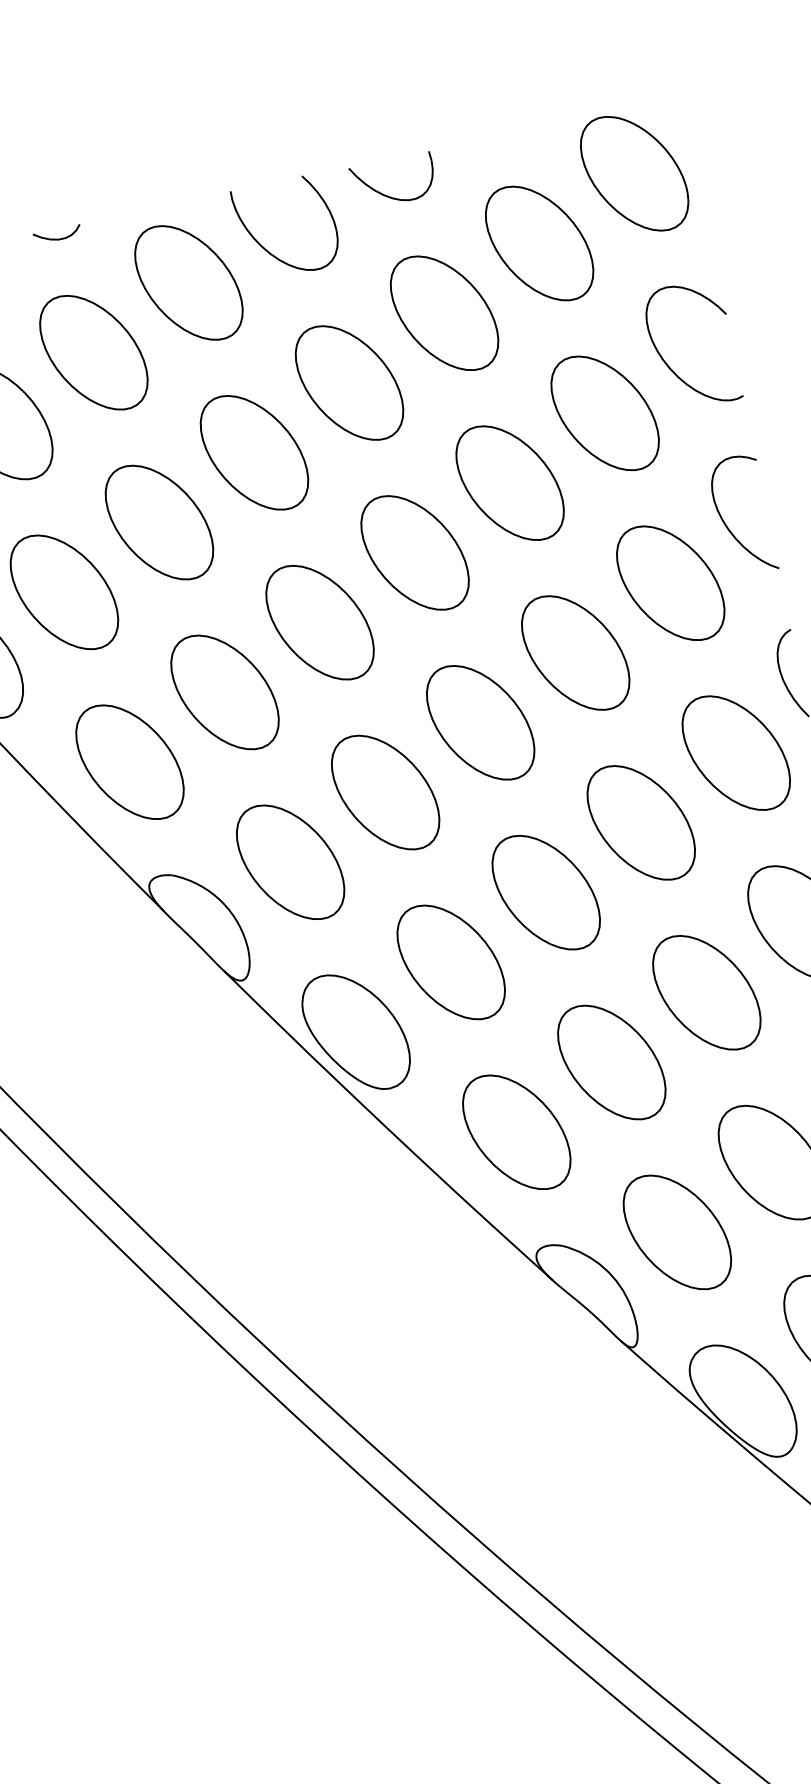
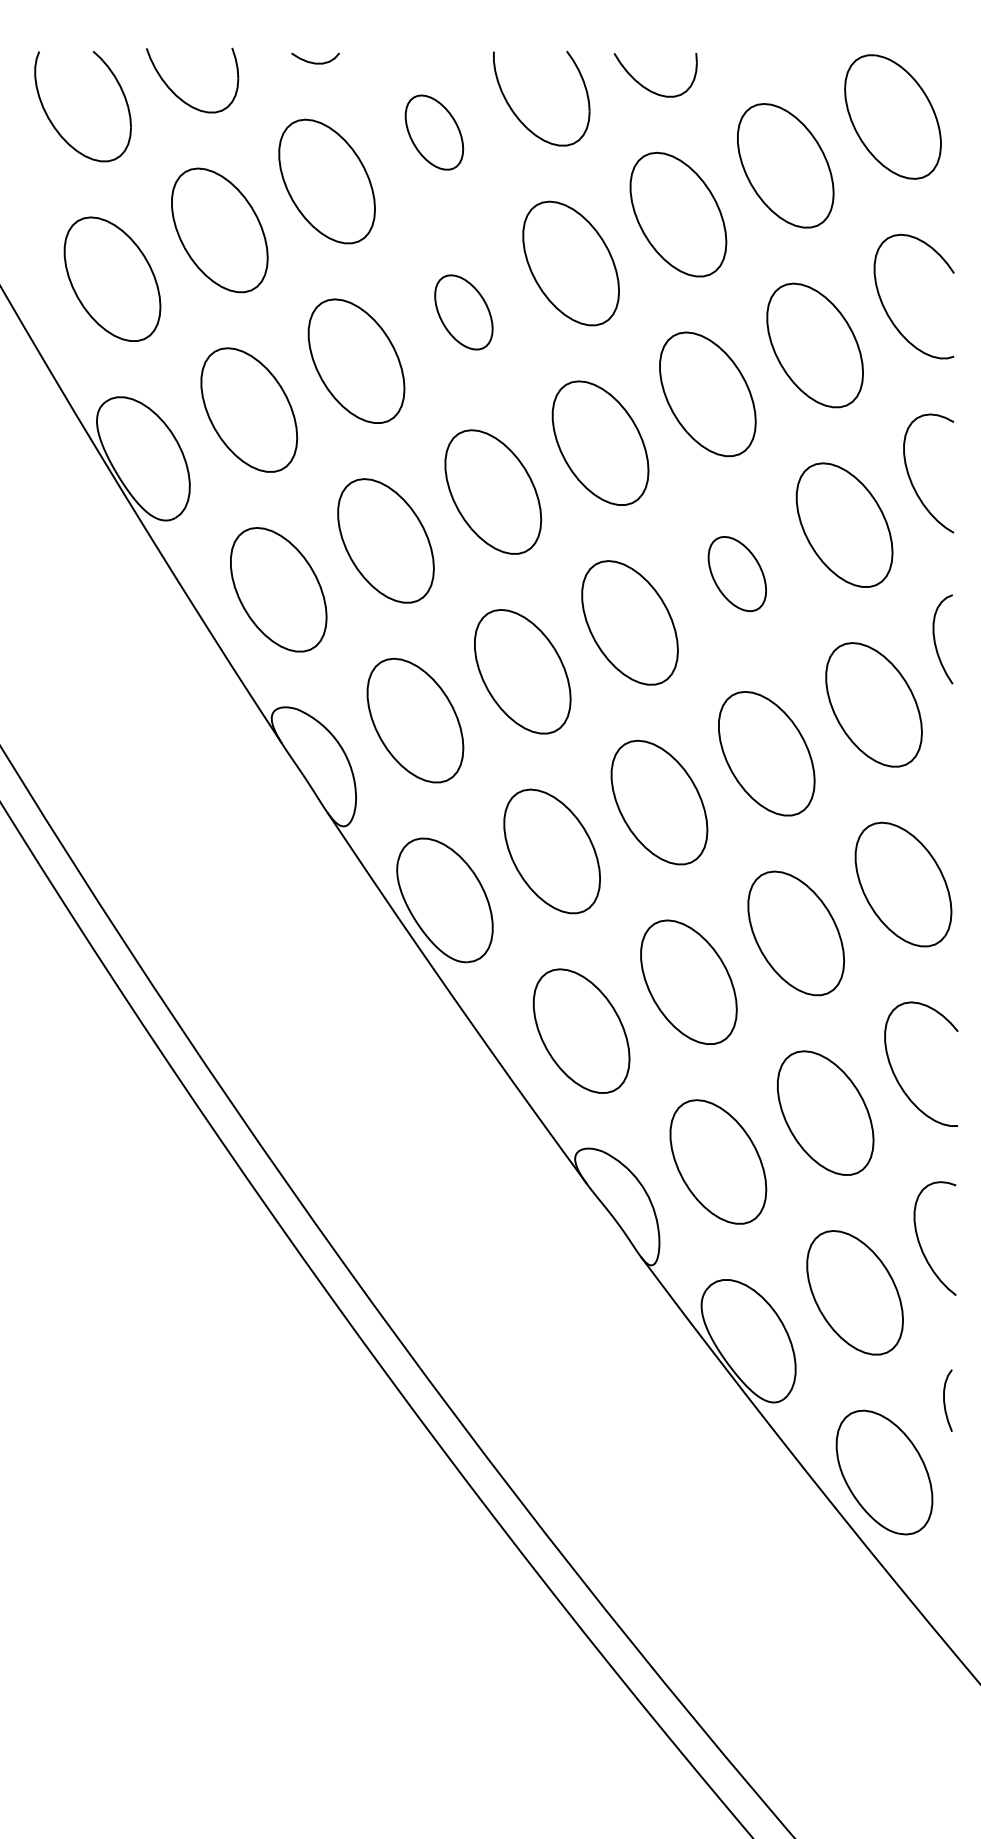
part: (188, 282) -> (434, 132), size x0.6
part: (254, 452) -> (463, 312), size x0.6
part: (575, 652) -> (737, 573), size x0.6

